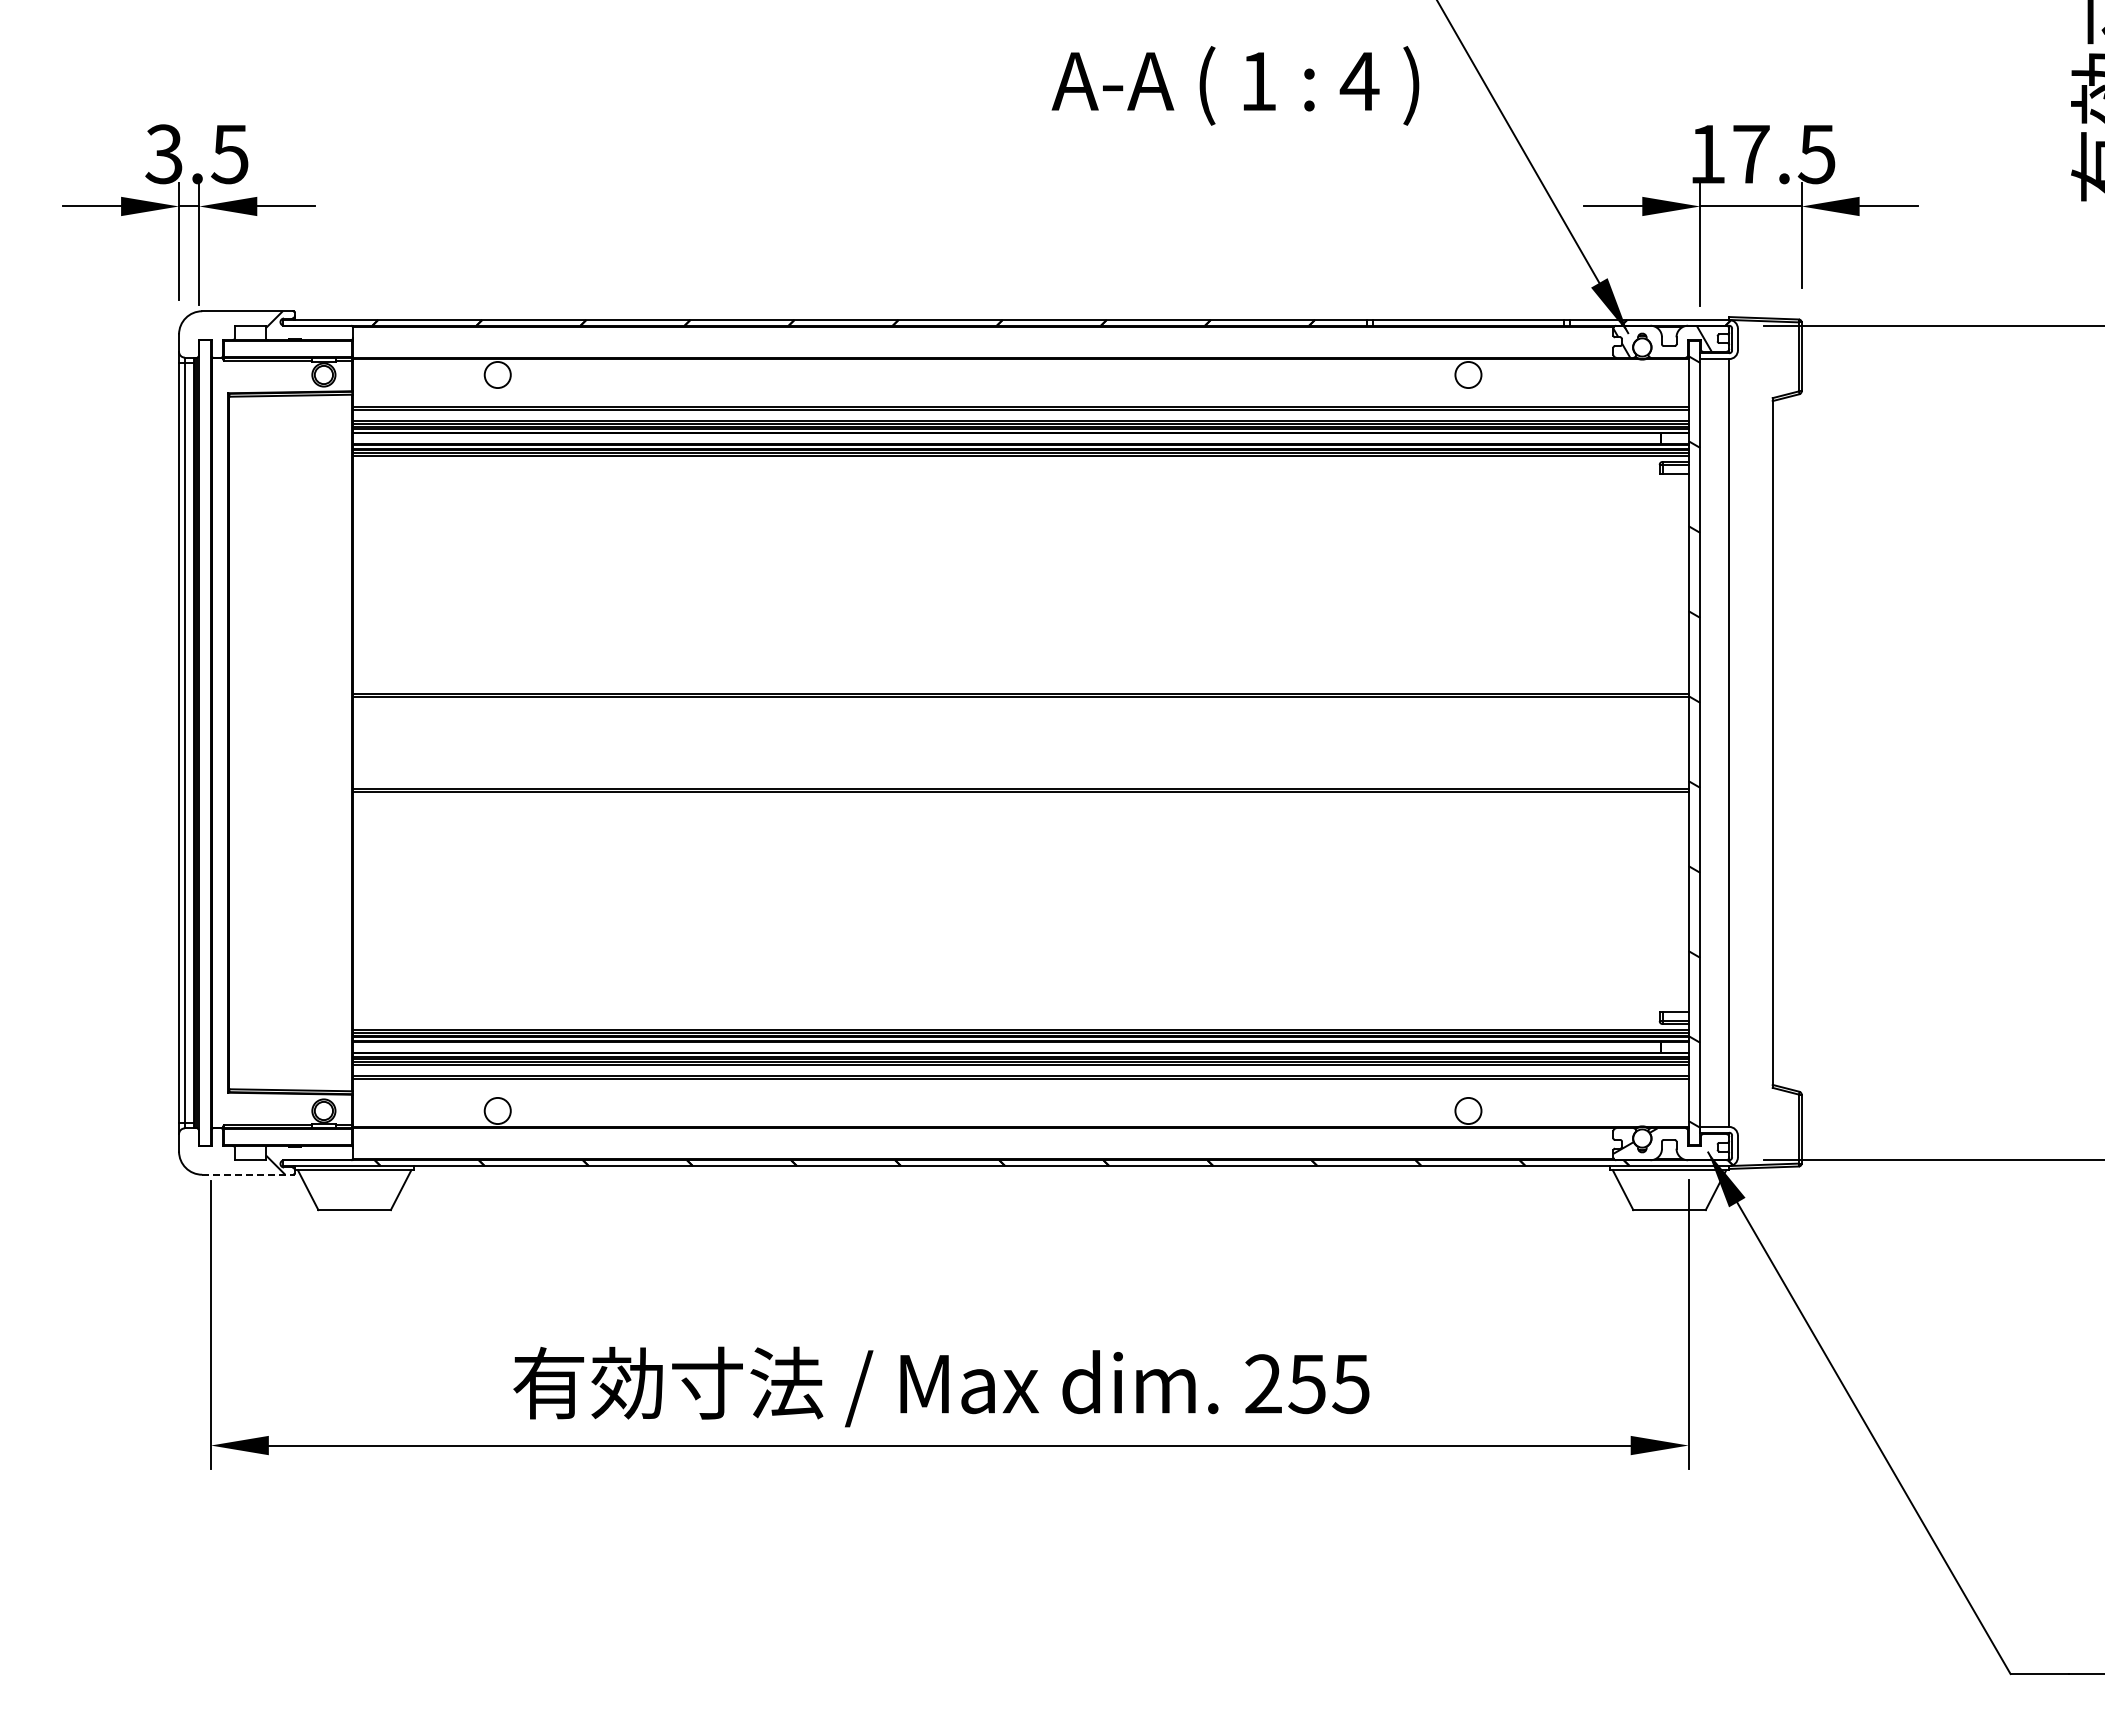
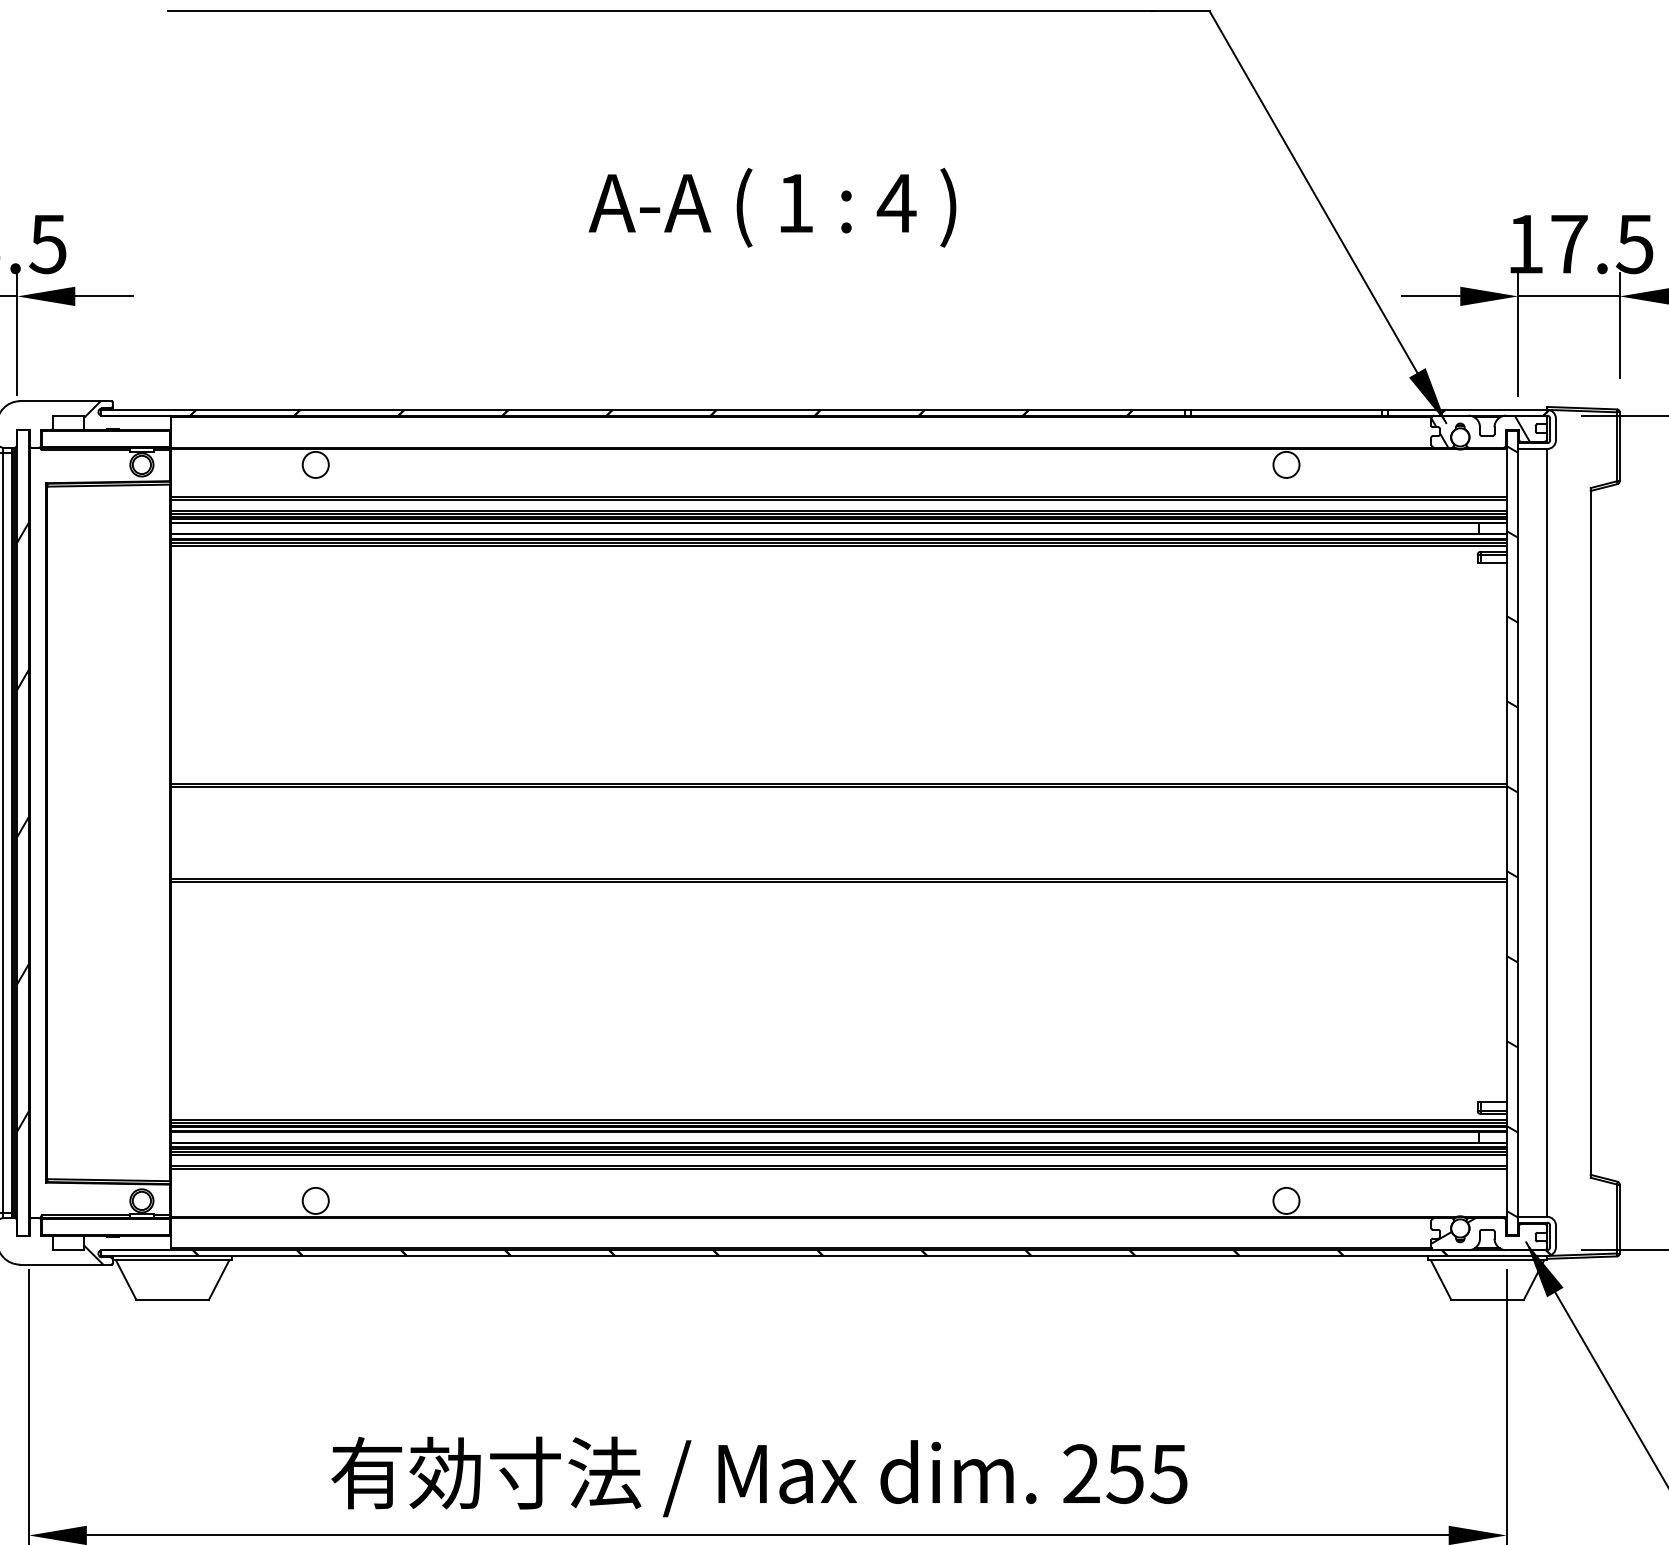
text: (1235, 85) -> (772, 207), moved
hatch: (204, 736) -> (22, 826), added
line: (248, 1174) -> (66, 1264), dashed -> solid

